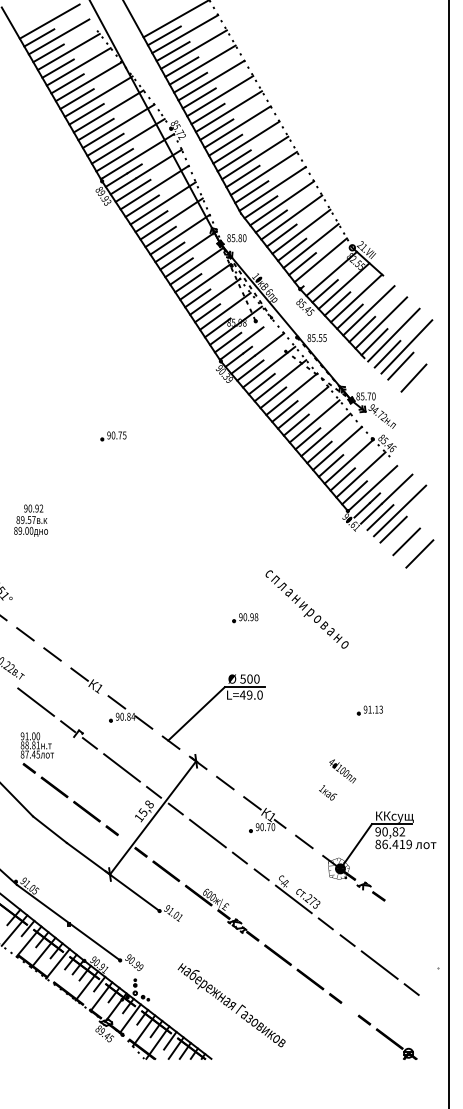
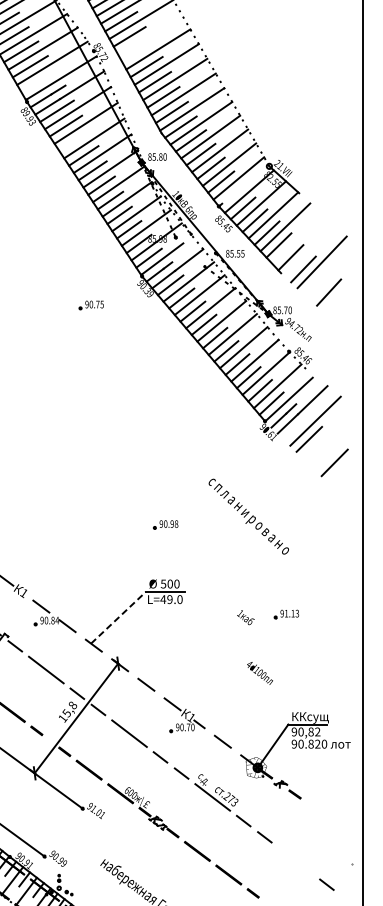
line: (228, 111) -> (149, 34), removed
line: (216, 129) -> (137, 51), removed
line: (114, 160) -> (39, 81), removed
line: (151, 221) -> (74, 140), removed
line: (381, 322) -> (297, 238), removed
line: (393, 334) -> (309, 250), removed
line: (400, 365) -> (316, 280), removed
part: (113, 436) -> (91, 305), moved
line: (380, 517) -> (296, 427), removed
line: (406, 541) -> (321, 450), removed
text: (306, 609) -> (248, 516), moved
line: (196, 713) -> (118, 617), solid -> dashed
text: (328, 792) -> (246, 617), moved
text: (393, 844) -> (309, 744), 86.419 -> 90.820
line: (379, 964) -> (295, 860), removed

